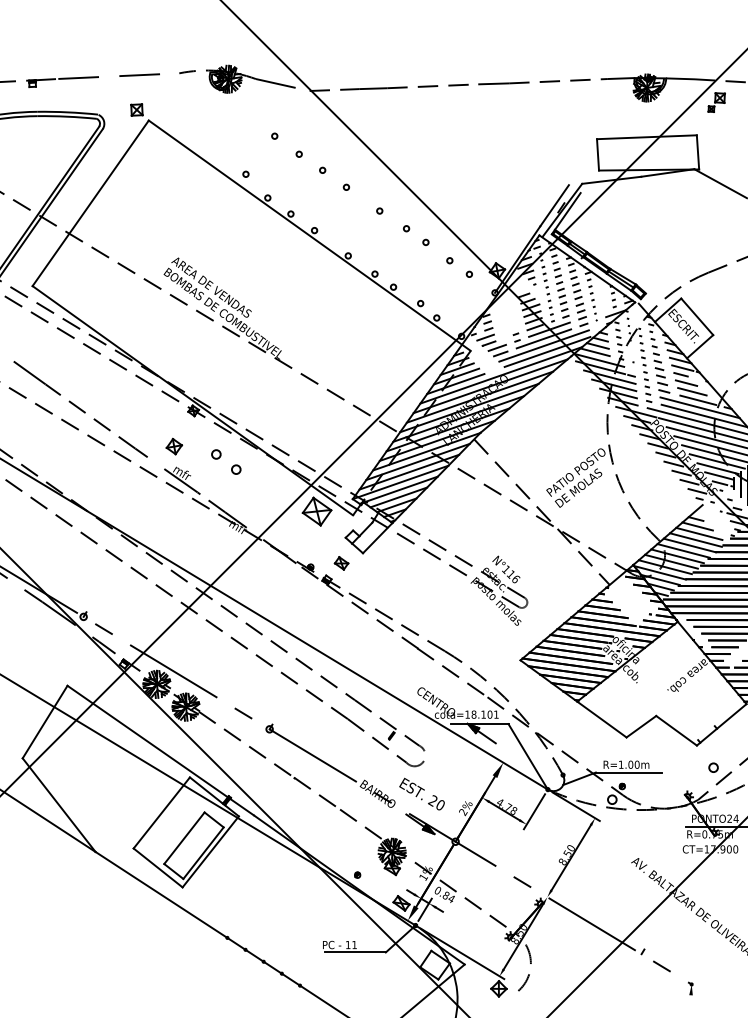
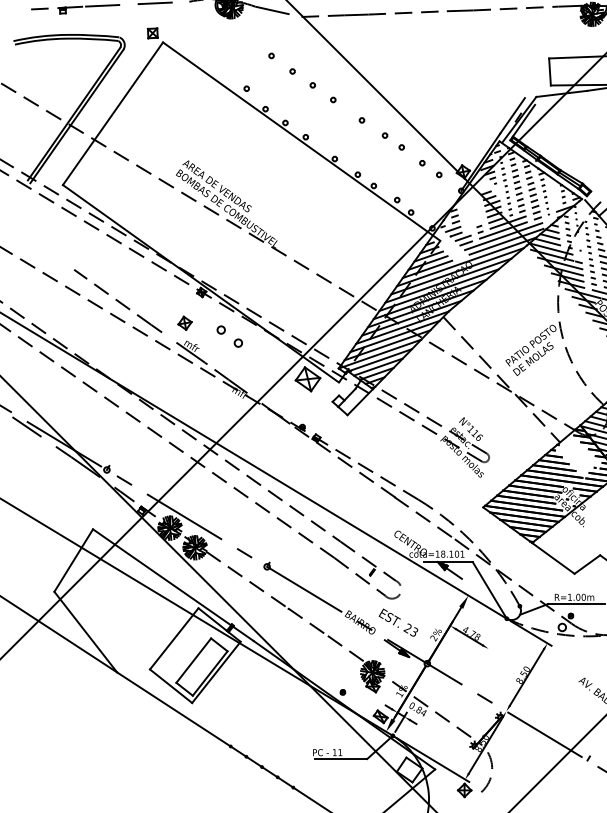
line: (29, 372) -> (60, 259), removed
part: (341, 563) -> (329, 423), removed
text: (439, 804) -> (413, 631), 20 -> 23
line: (534, 811) -> (495, 637), removed

